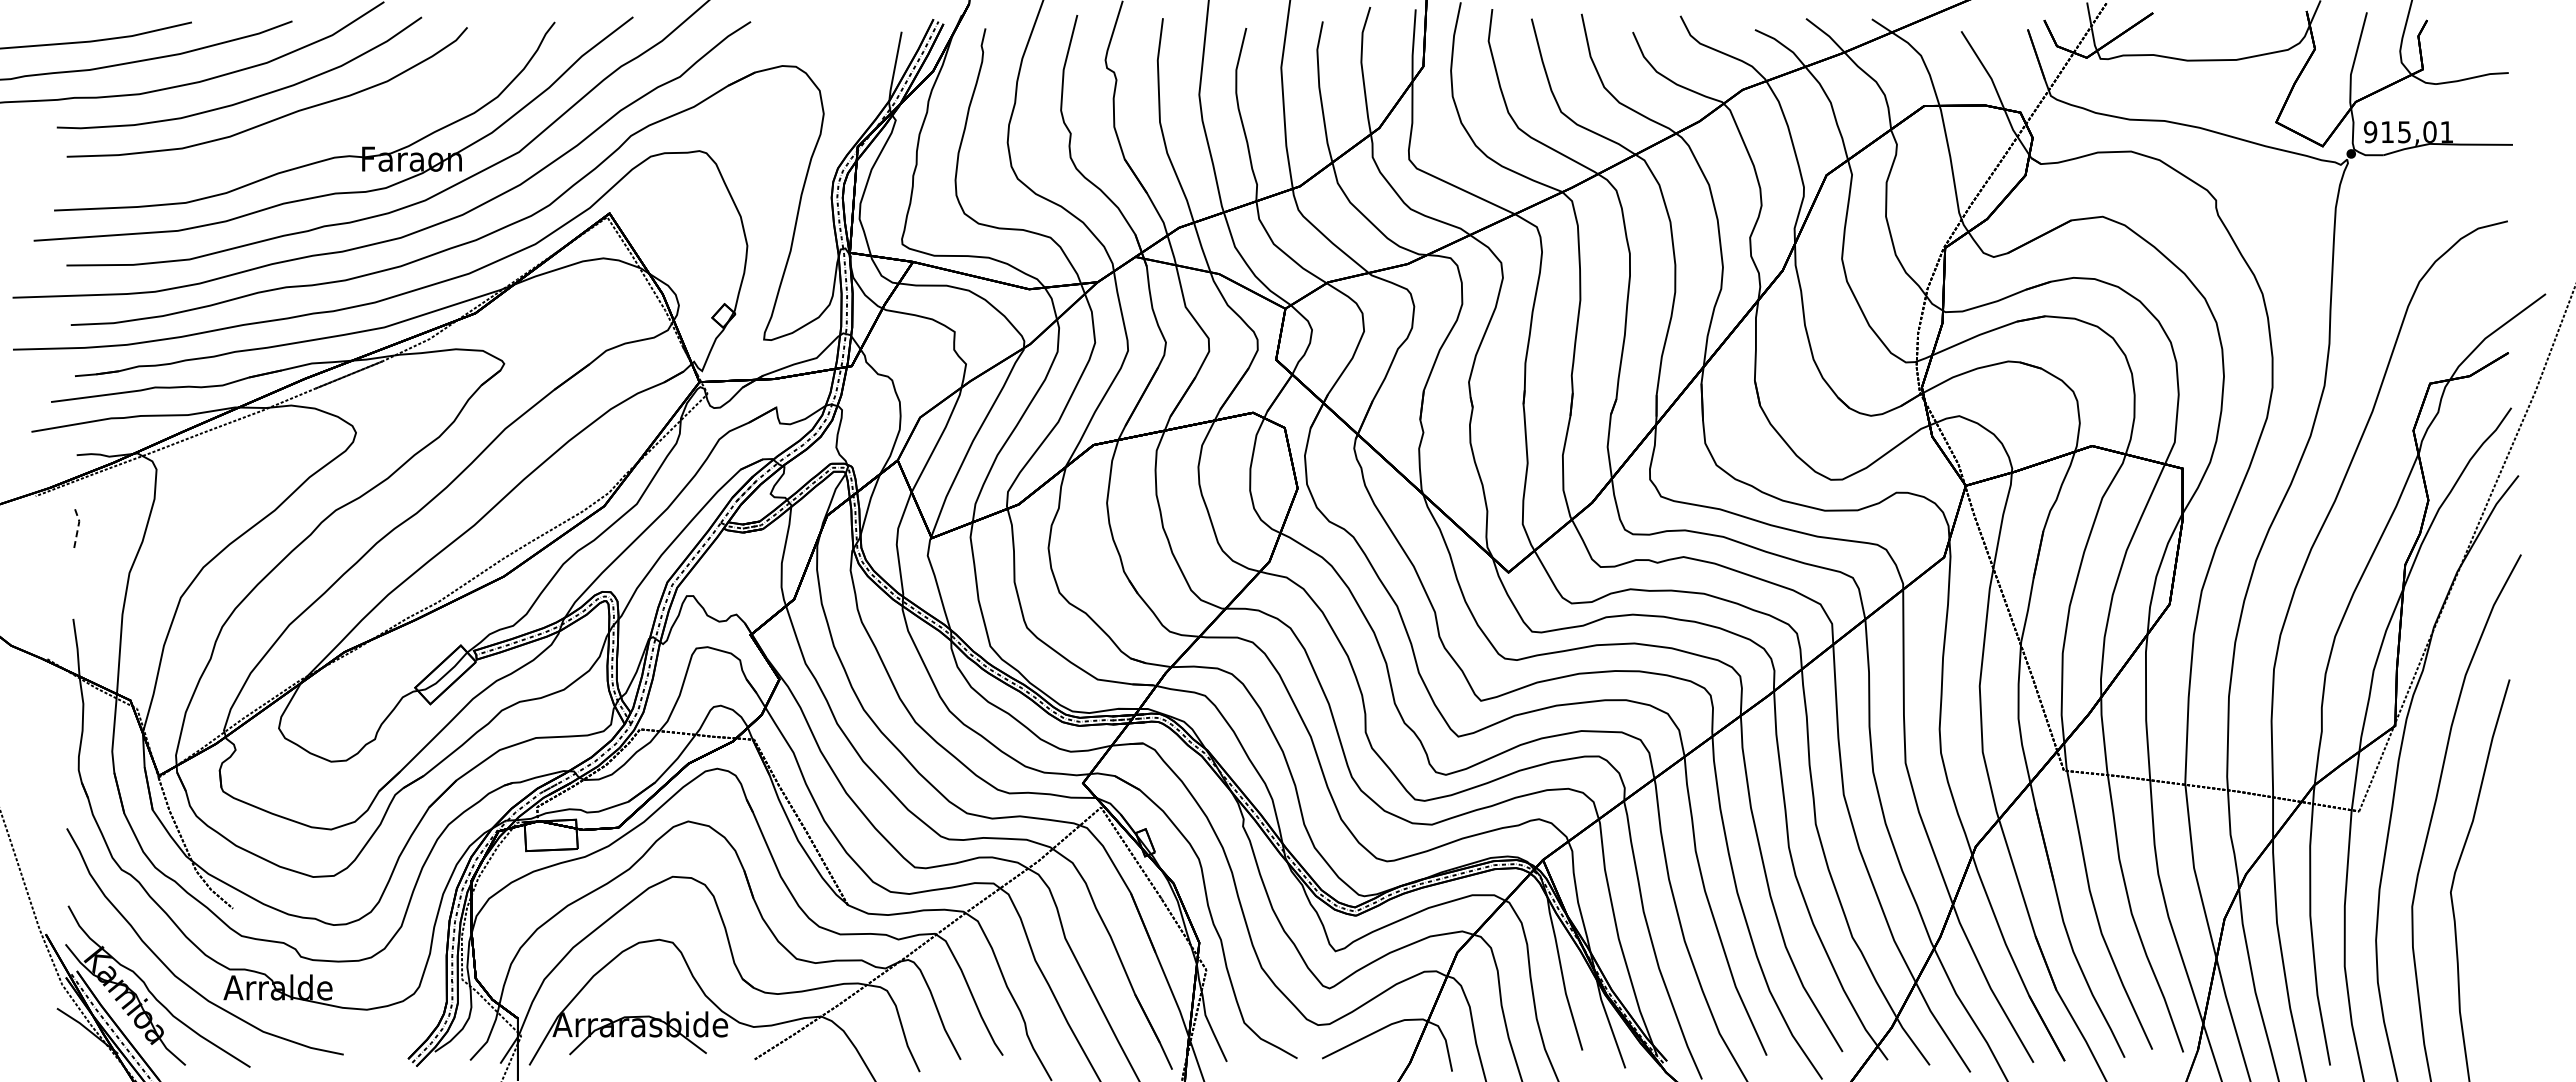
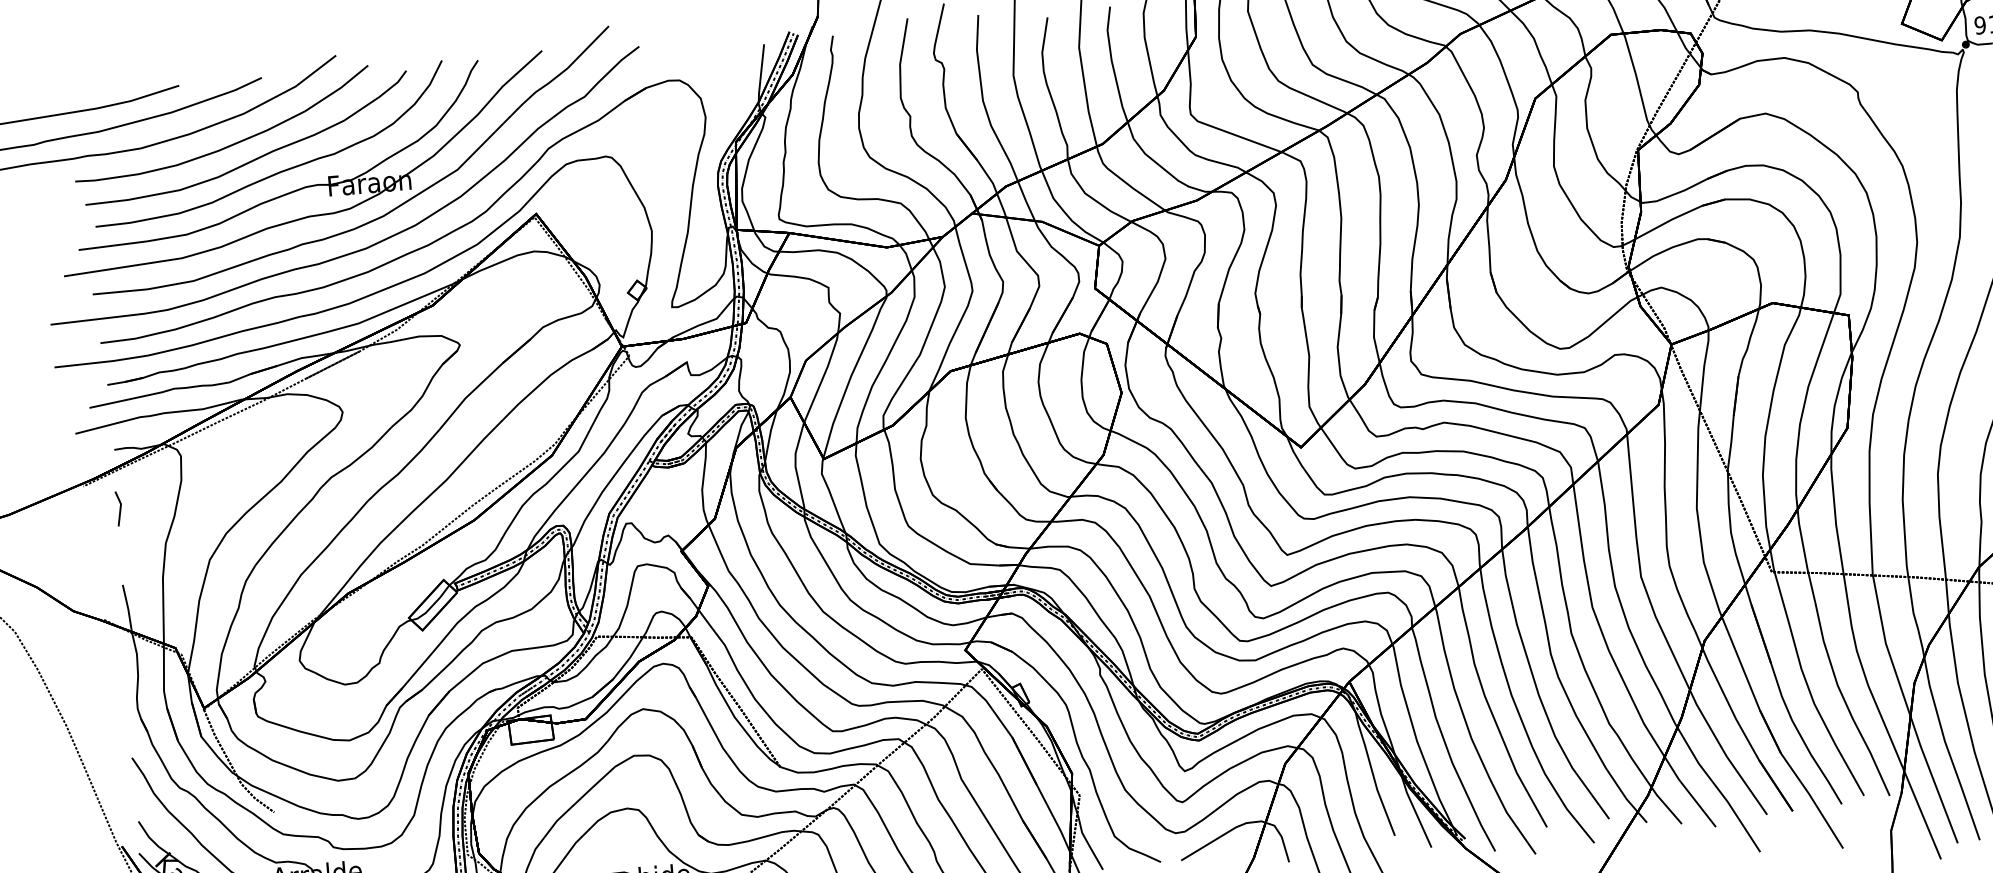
curve: (306, 135) -> (281, 170), added
line: (78, 526) -> (120, 508), dashed -> solid

